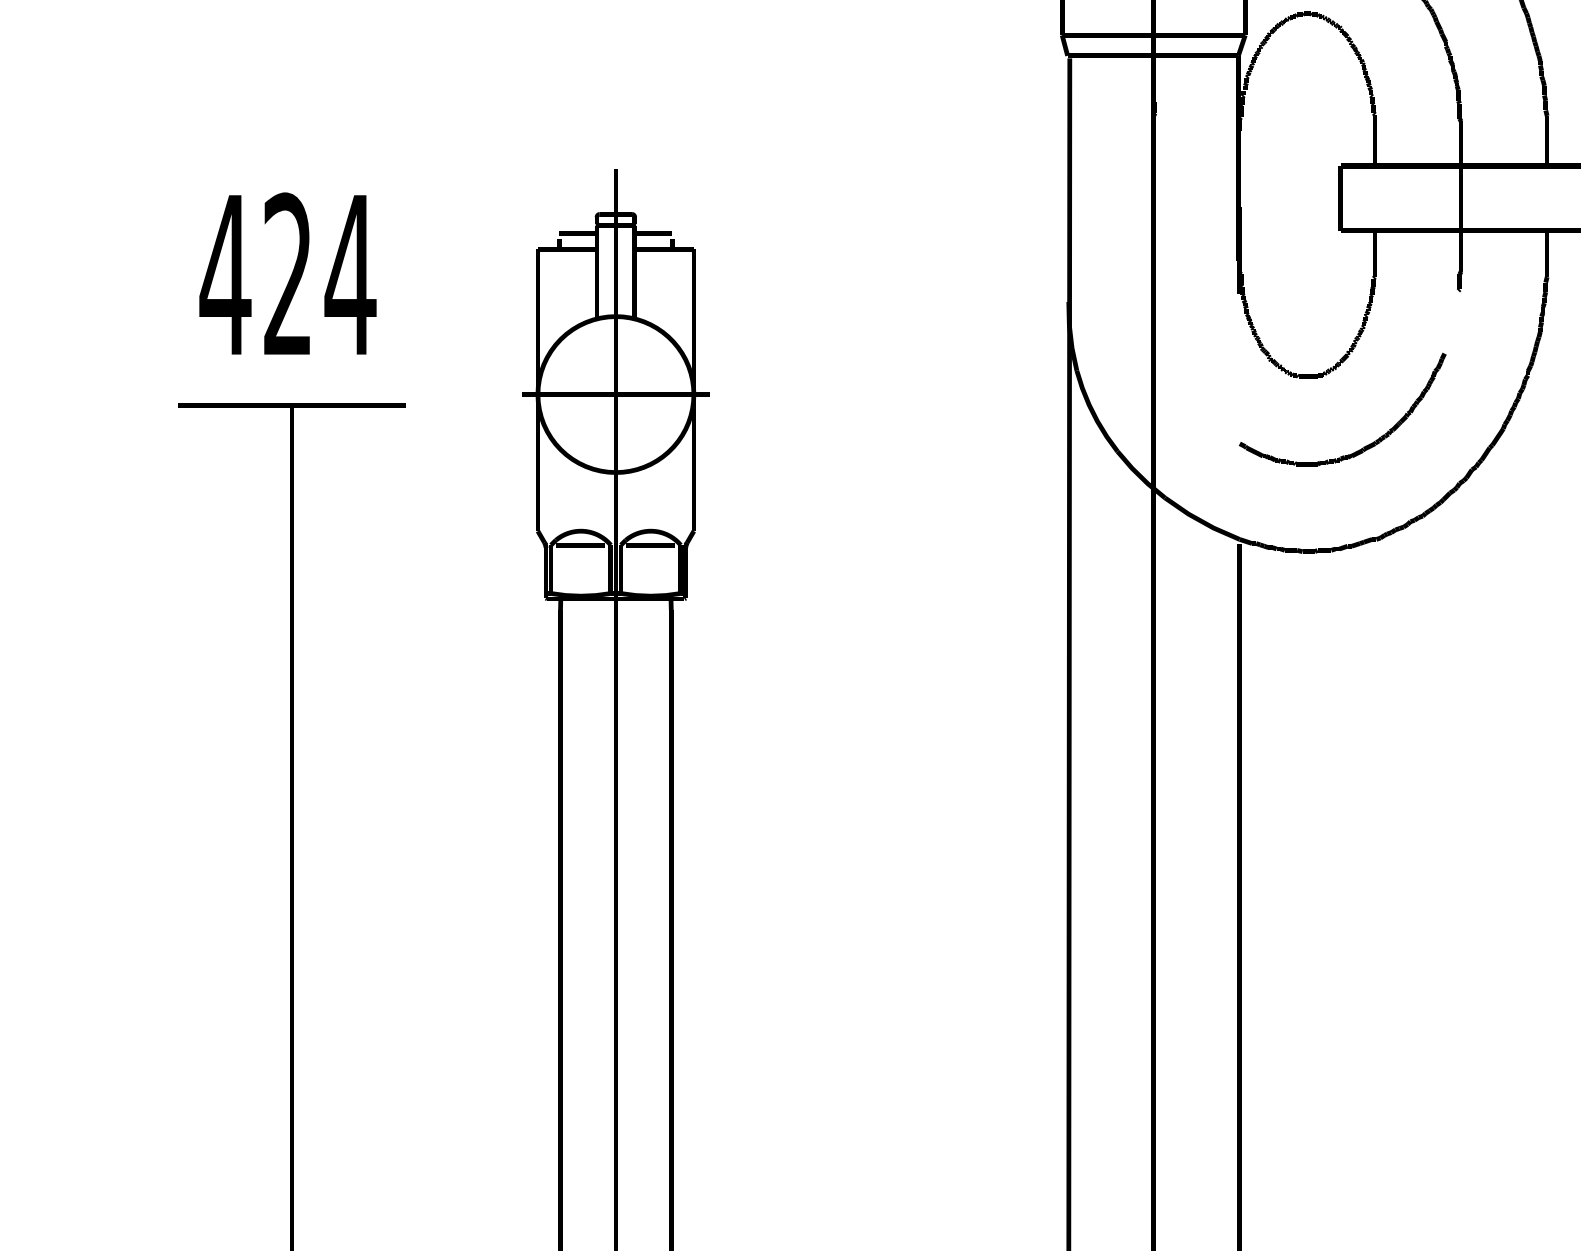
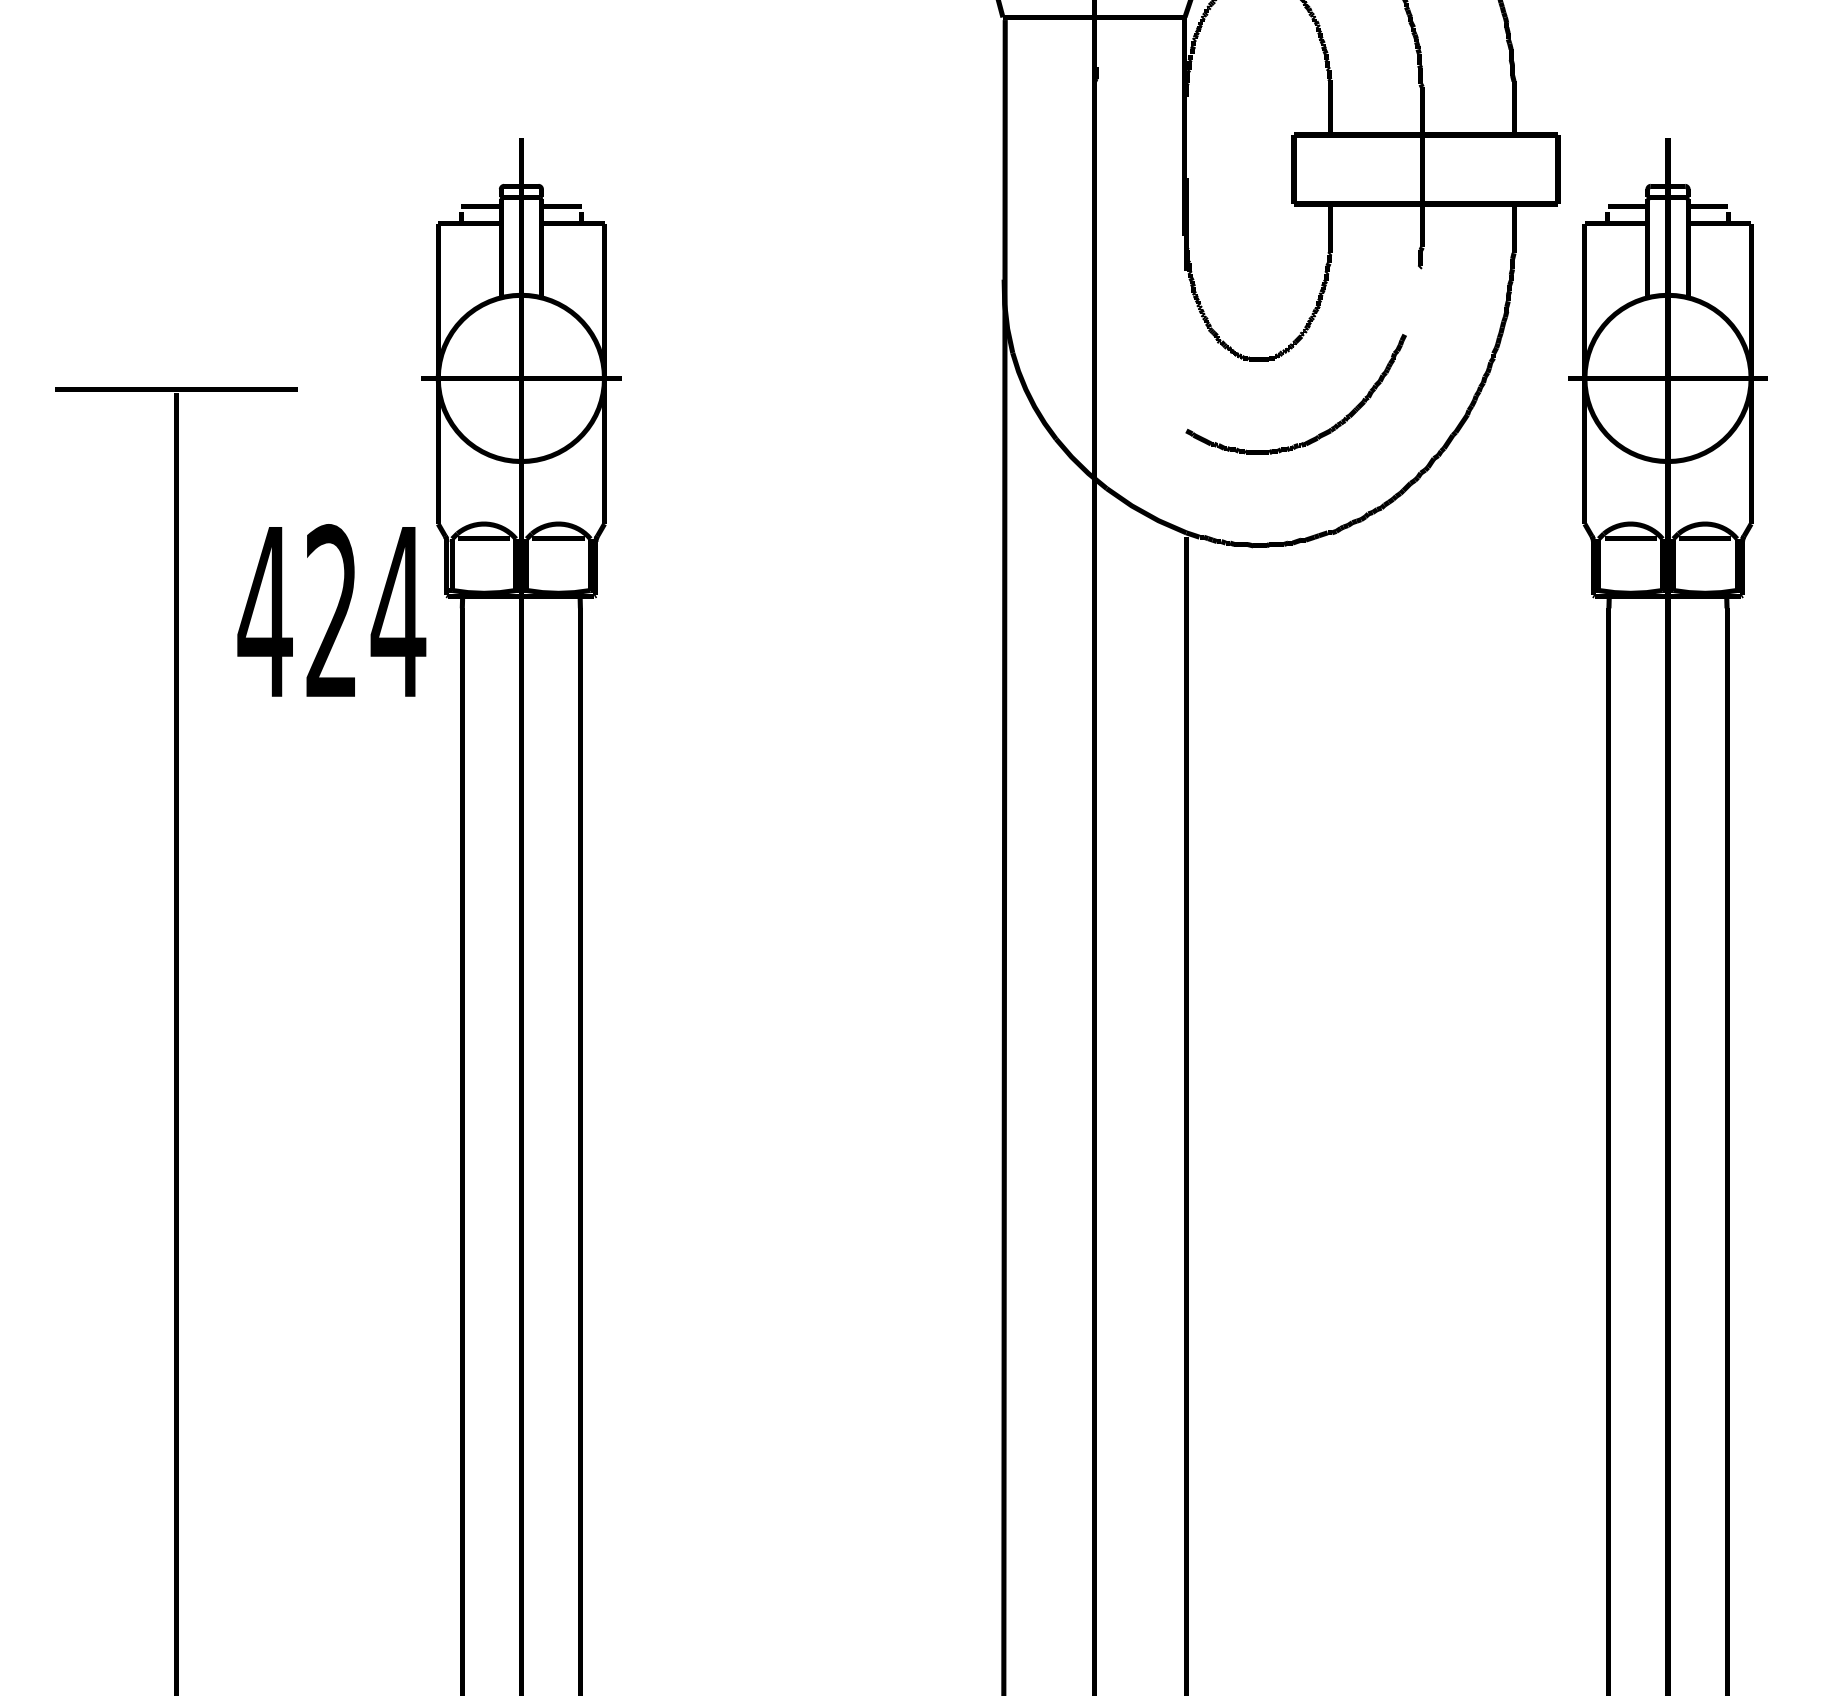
text: (287, 273) -> (331, 610), moved

